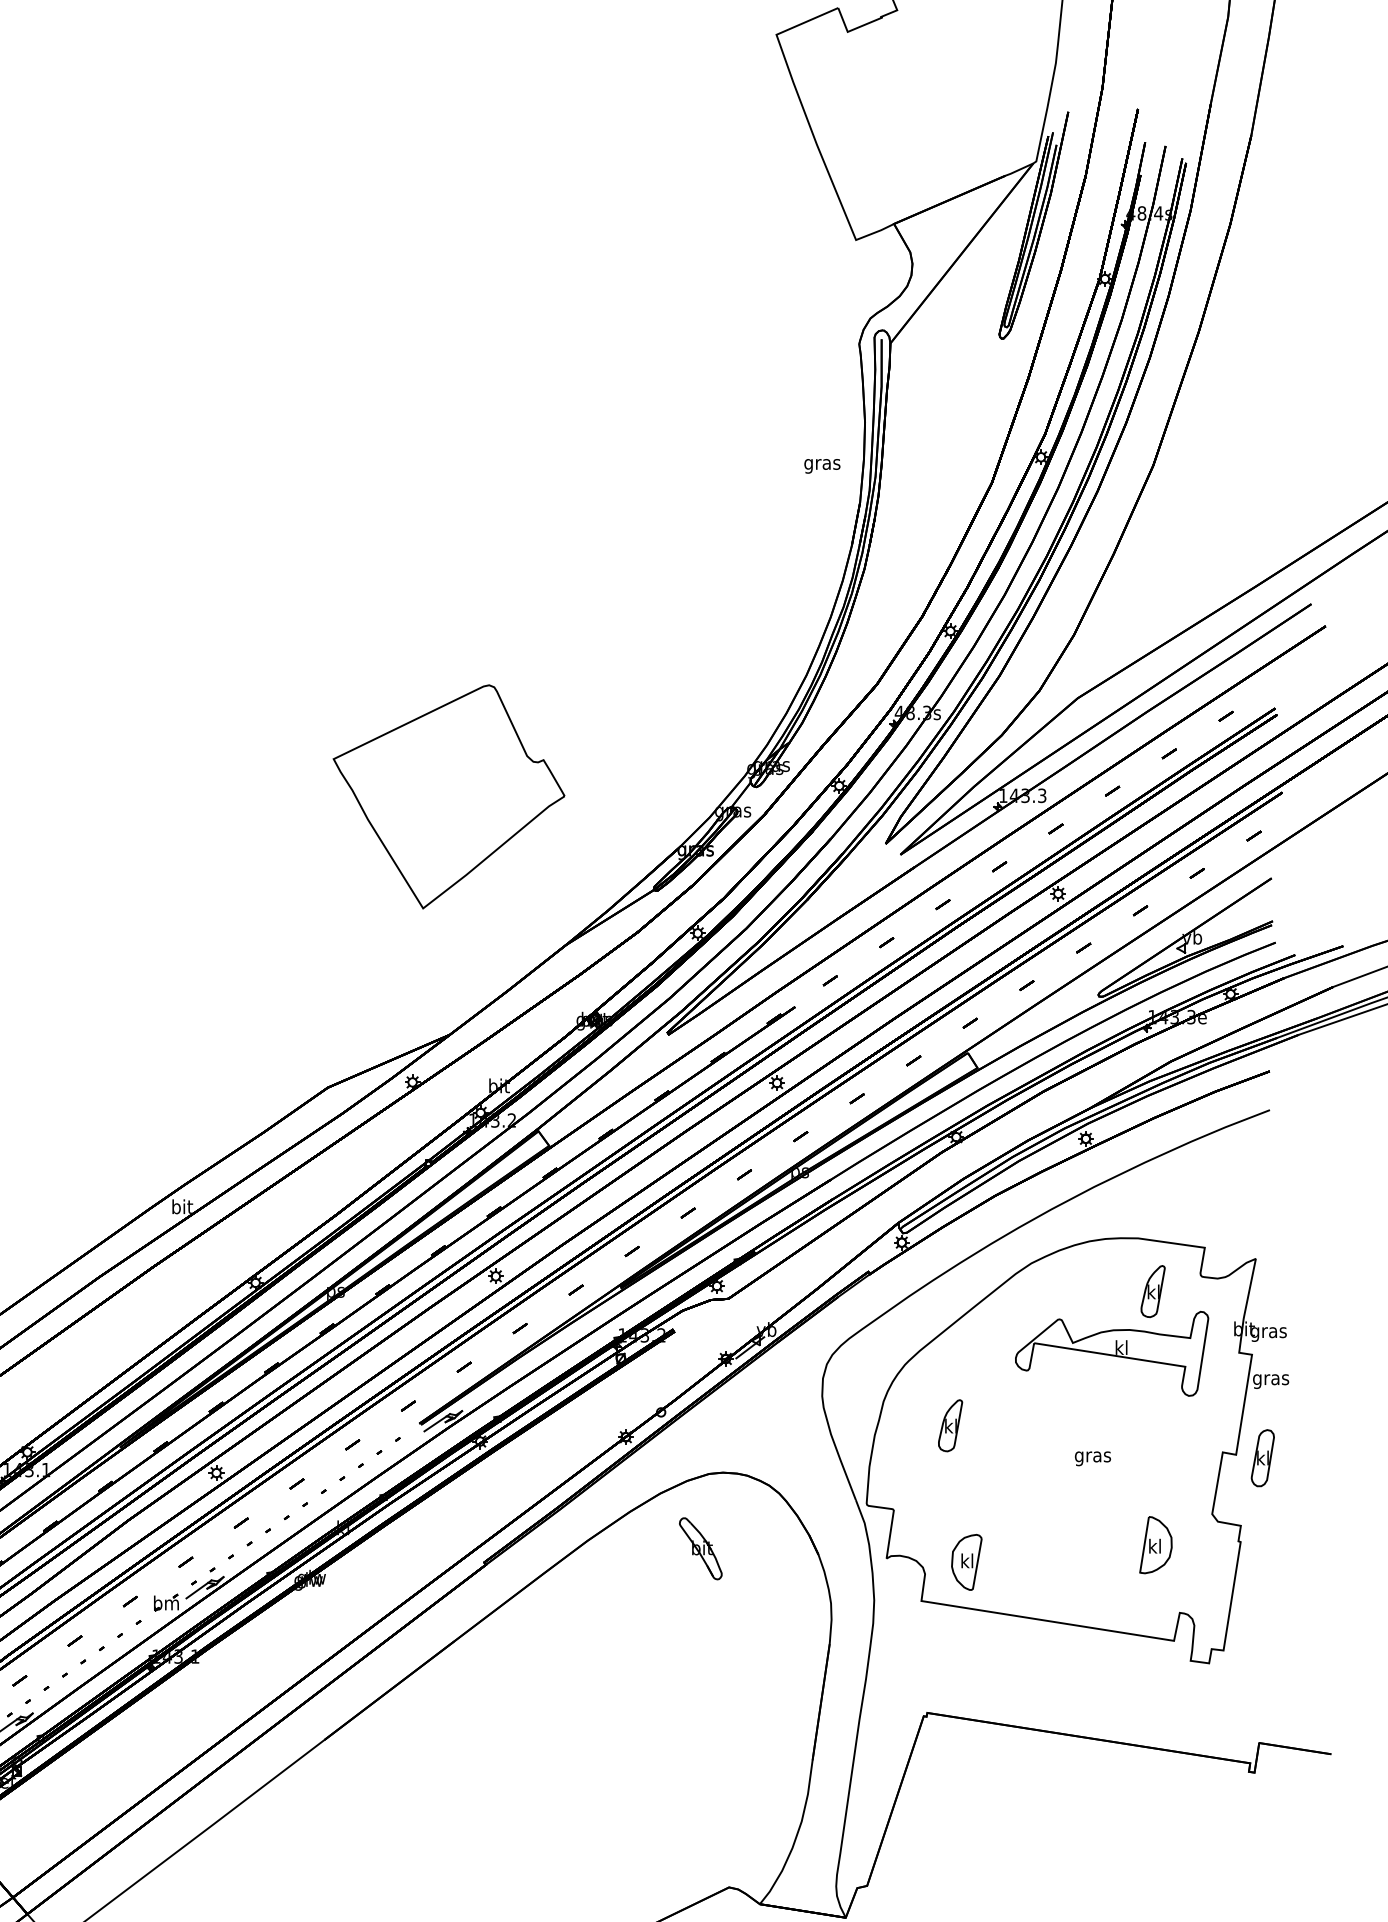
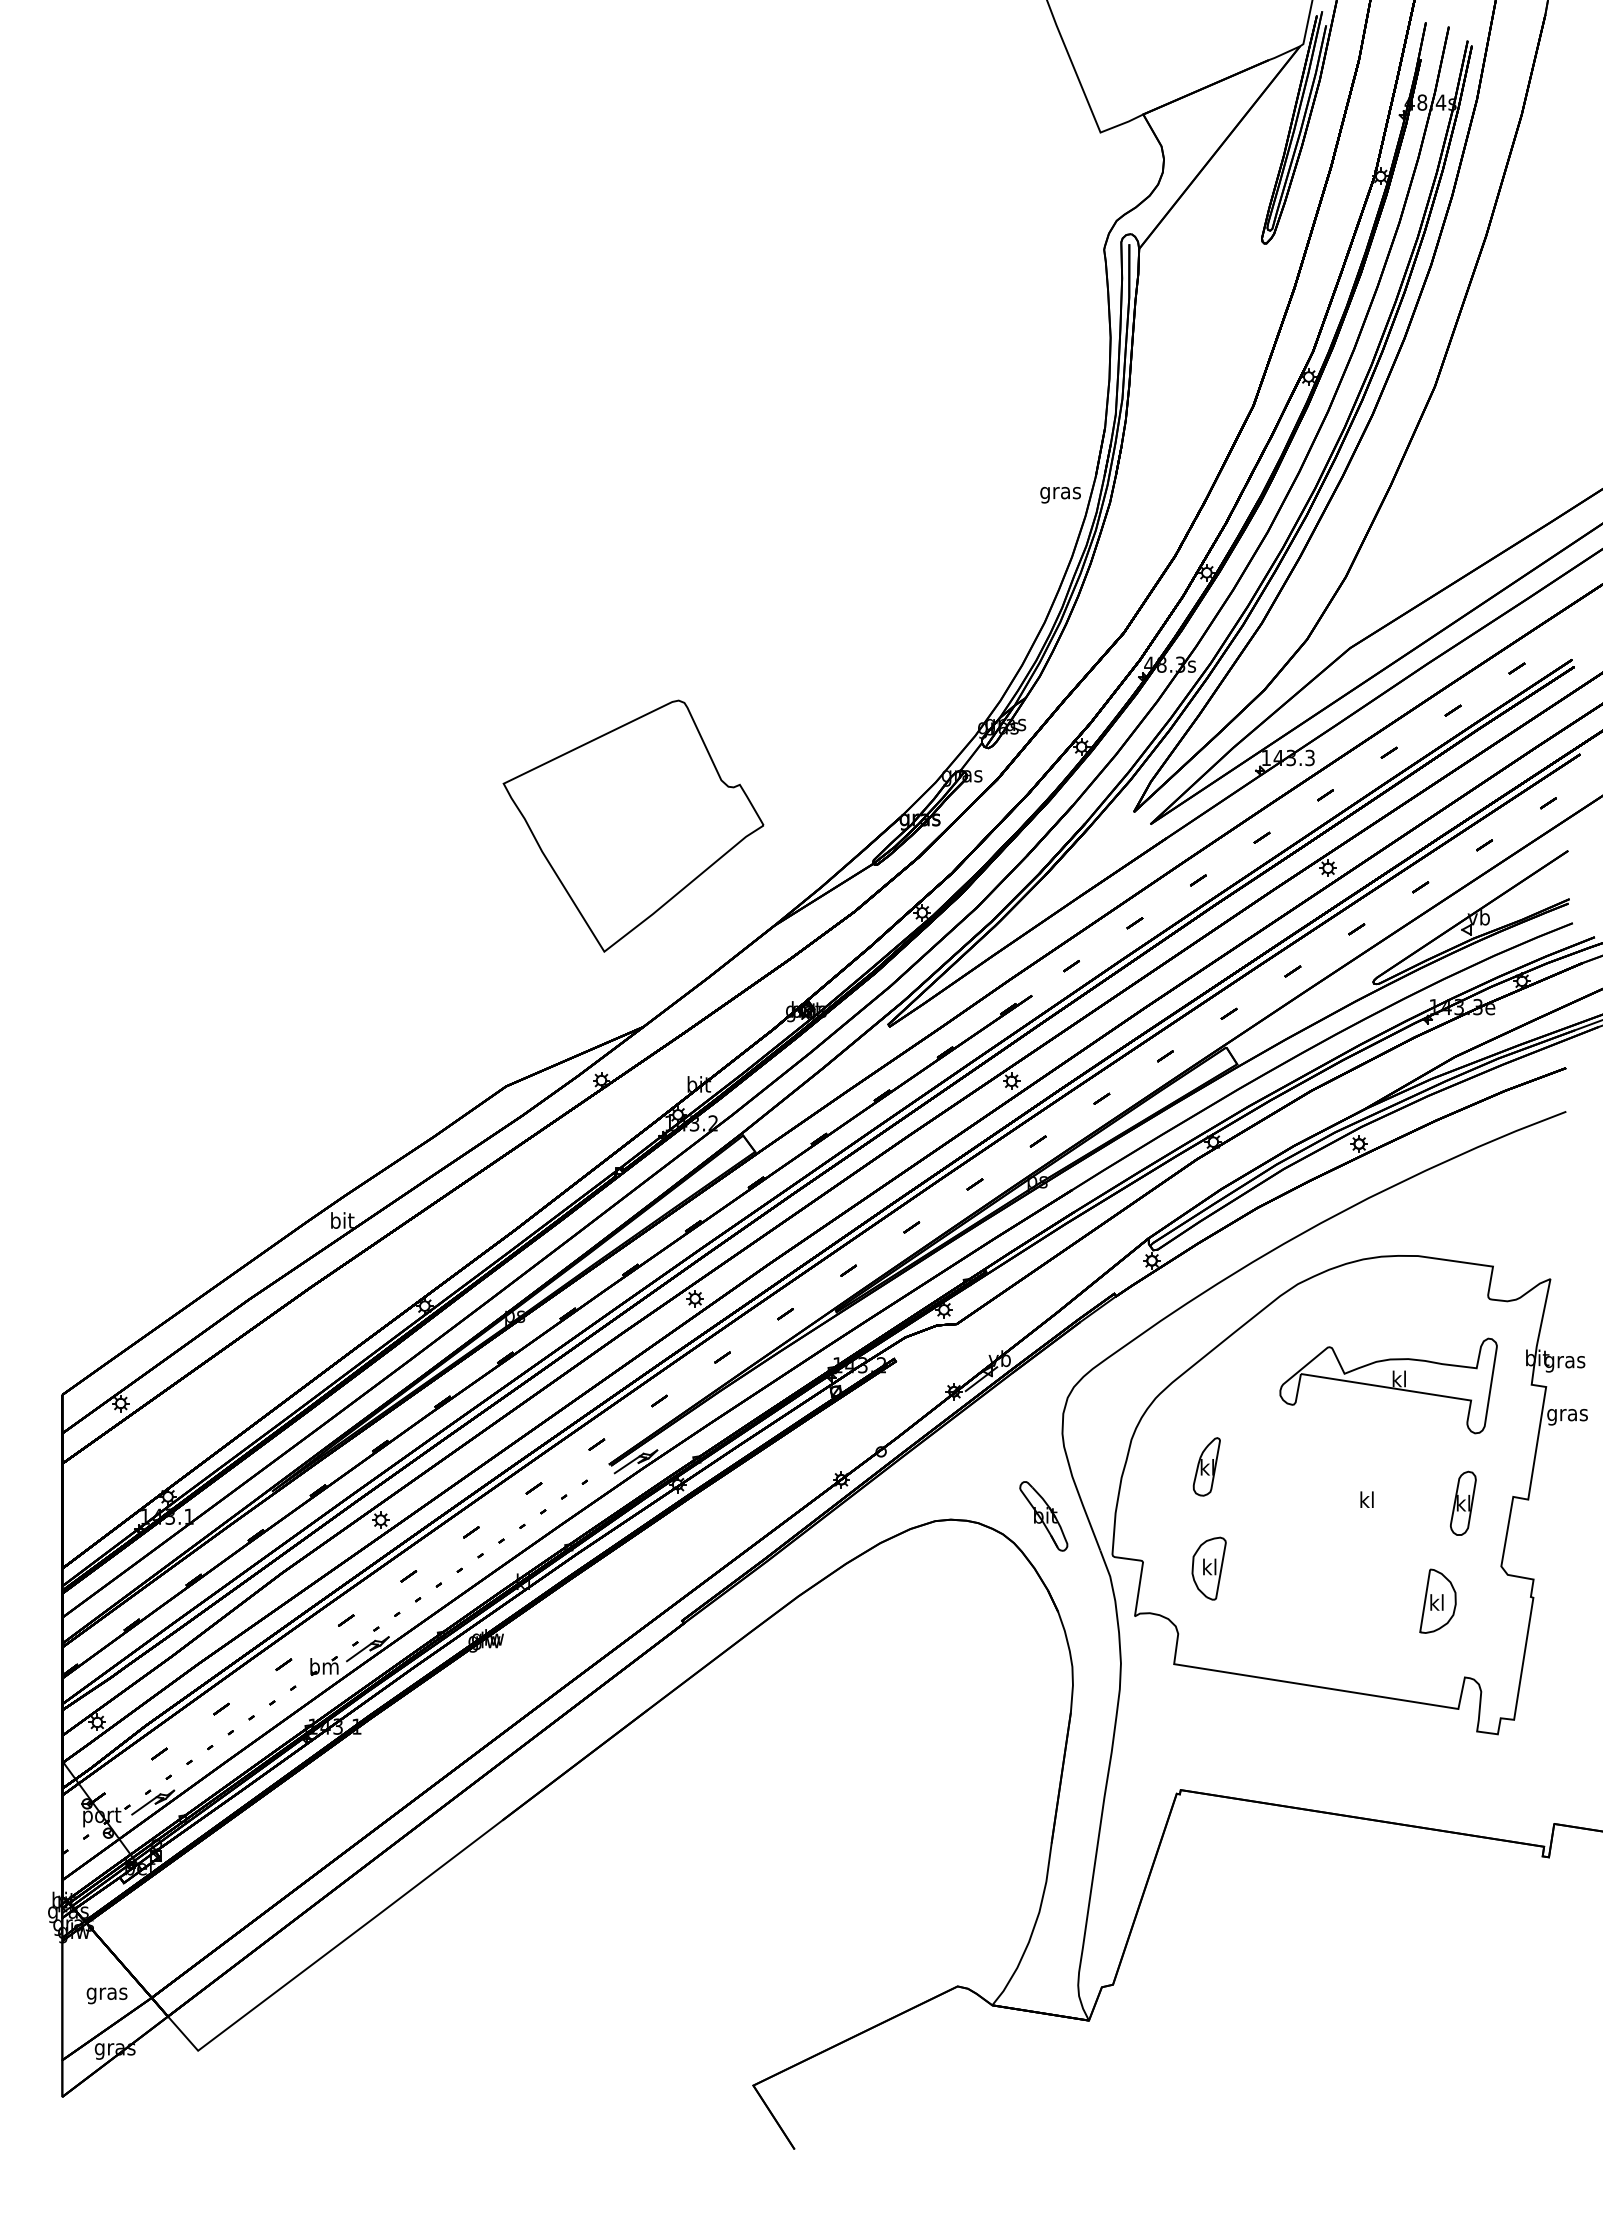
text: (822, 466) -> (1060, 495), moved
part: (449, 796) -> (633, 825), moved
part: (1152, 1291) -> (1434, 1315), removed
text: (1092, 1456) -> (1366, 1501), gras -> kl
part: (1263, 1457) -> (1463, 1502), moved
part: (700, 1548) -> (1043, 1516), moved
part: (966, 1562) -> (1208, 1568), moved

